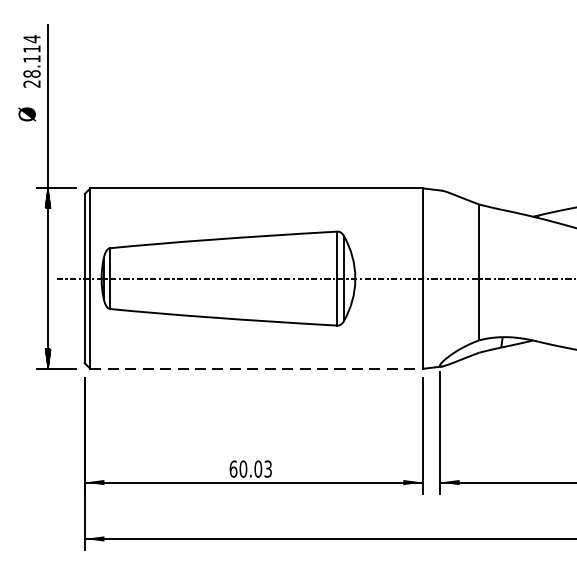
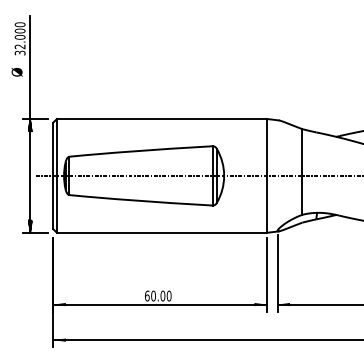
text: (30, 60) -> (19, 38), 28.114 -> 32.000
line: (256, 368) -> (161, 232), dashed -> solid
text: (267, 468) -> (168, 295), 60.03 -> 60.00

